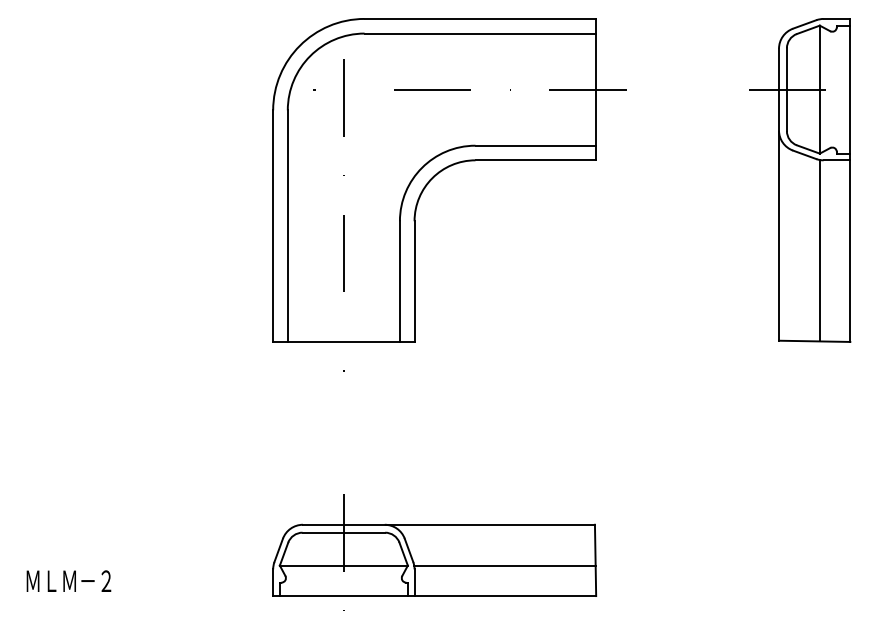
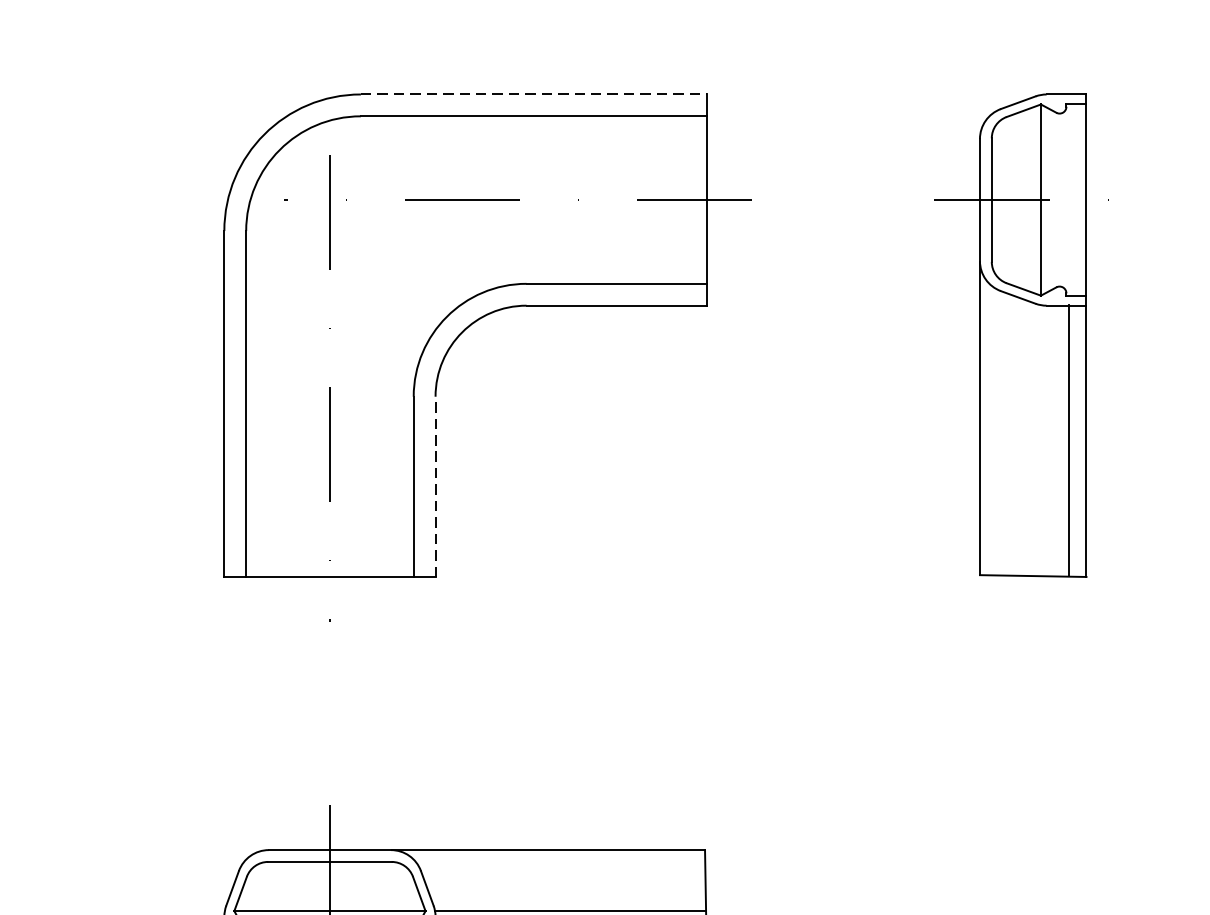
line: (480, 18) -> (534, 93), solid -> dashed
line: (819, 250) -> (1068, 440), moved
line: (414, 281) -> (435, 486), solid -> dashed

